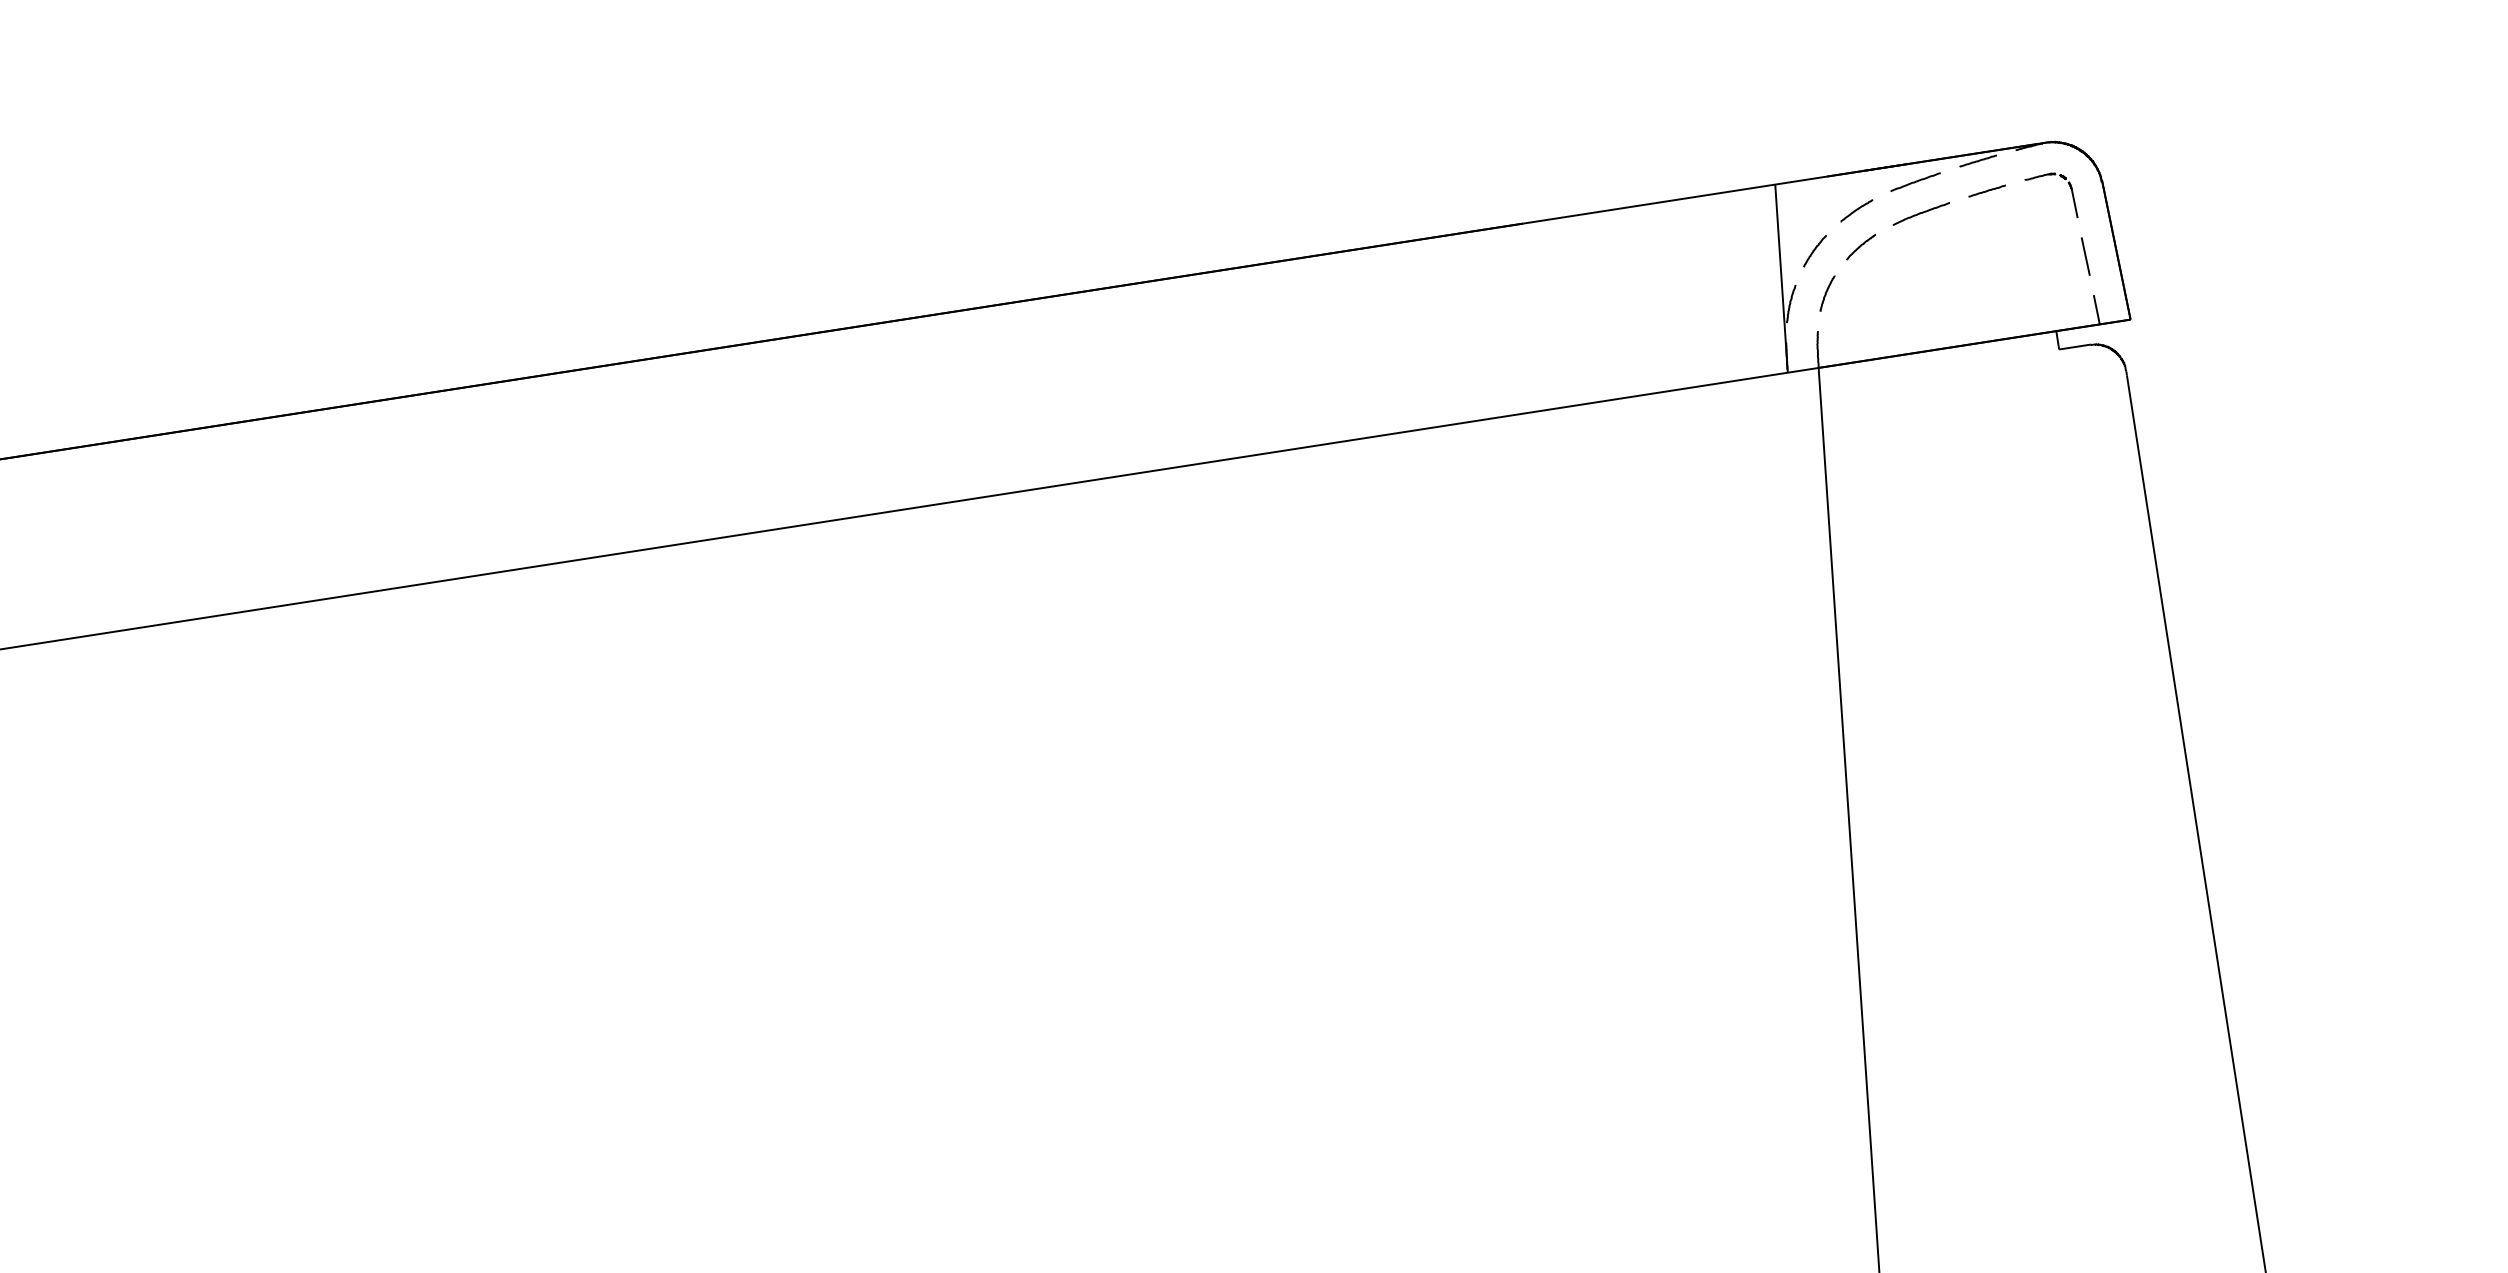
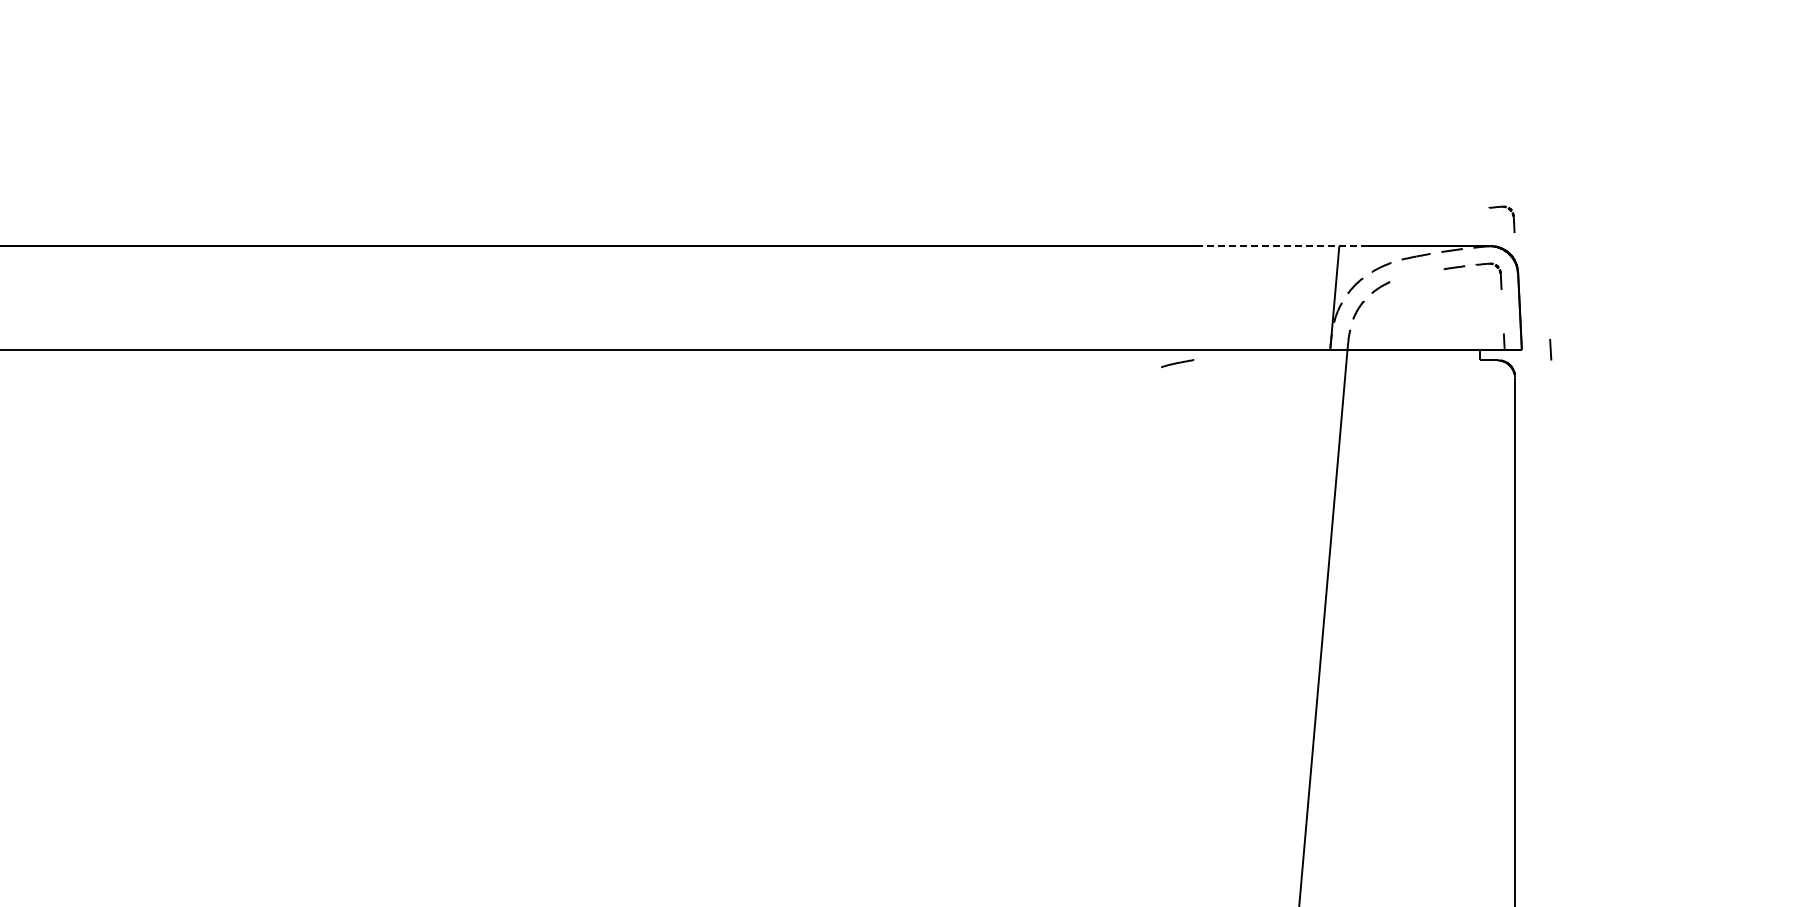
part: (2062, 71) -> (1505, 208), added
line: (1675, 200) -> (1283, 246), solid -> dashed
line: (1921, 213) -> (1177, 363), moved
line: (2085, 256) -> (1550, 349), moved

